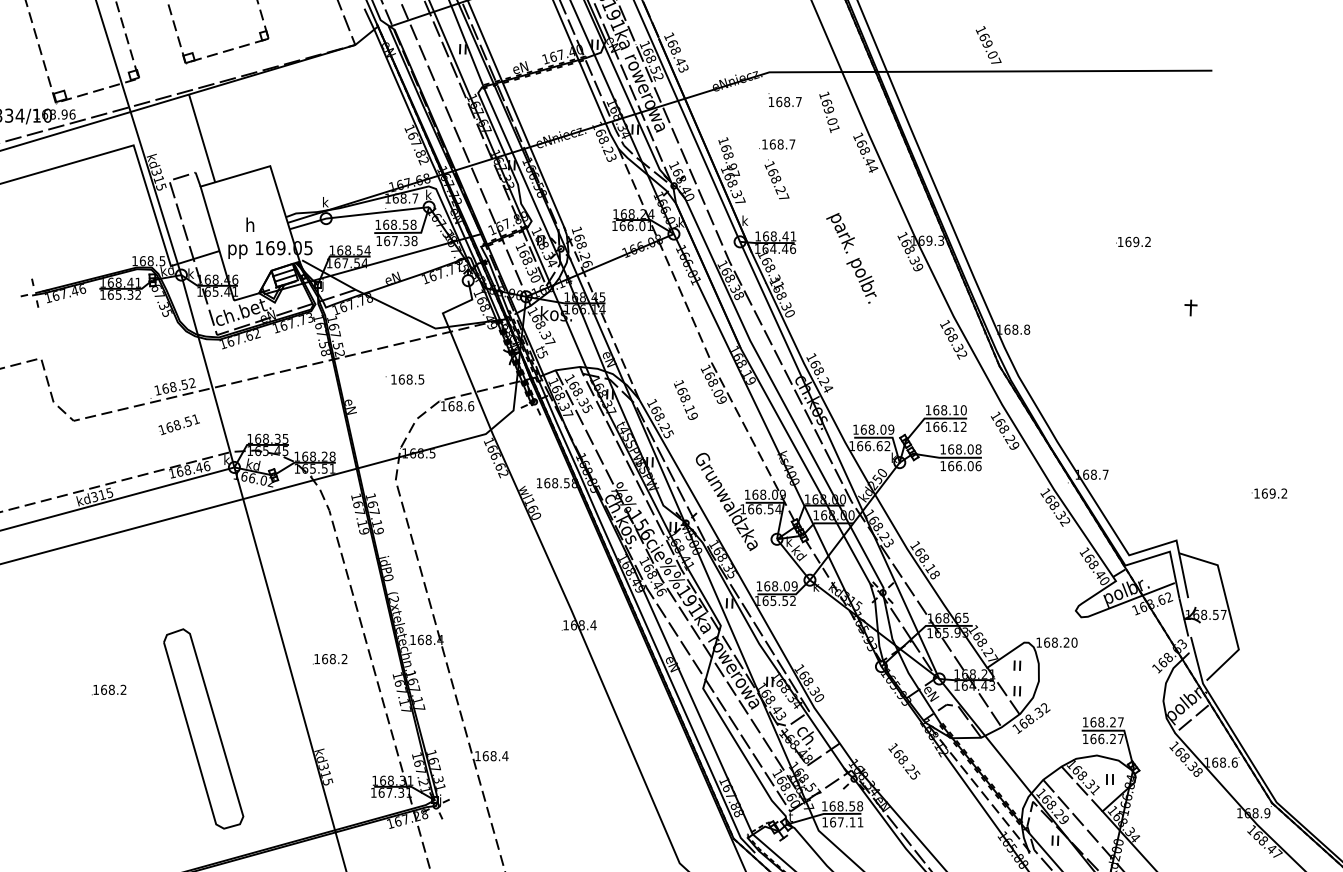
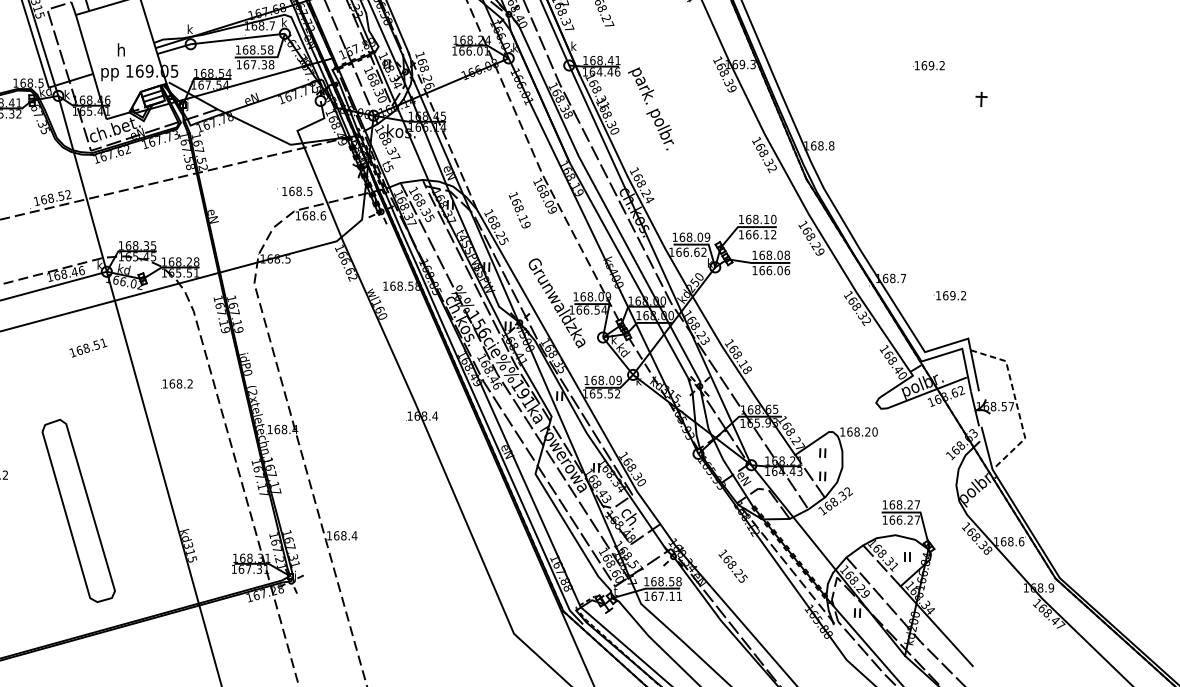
text: (851, 258) -> (650, 109), moved
part: (1190, 307) -> (981, 99), moved
text: (404, 379) -> (294, 191), moved
text: (178, 424) -> (87, 347), moved
text: (1269, 493) -> (949, 295), moved
line: (1228, 609) -> (1015, 401), solid -> dashed
text: (330, 659) -> (177, 384), moved
line: (1191, 719) -> (982, 502), removed
text: (904, 761) -> (733, 566), moved

